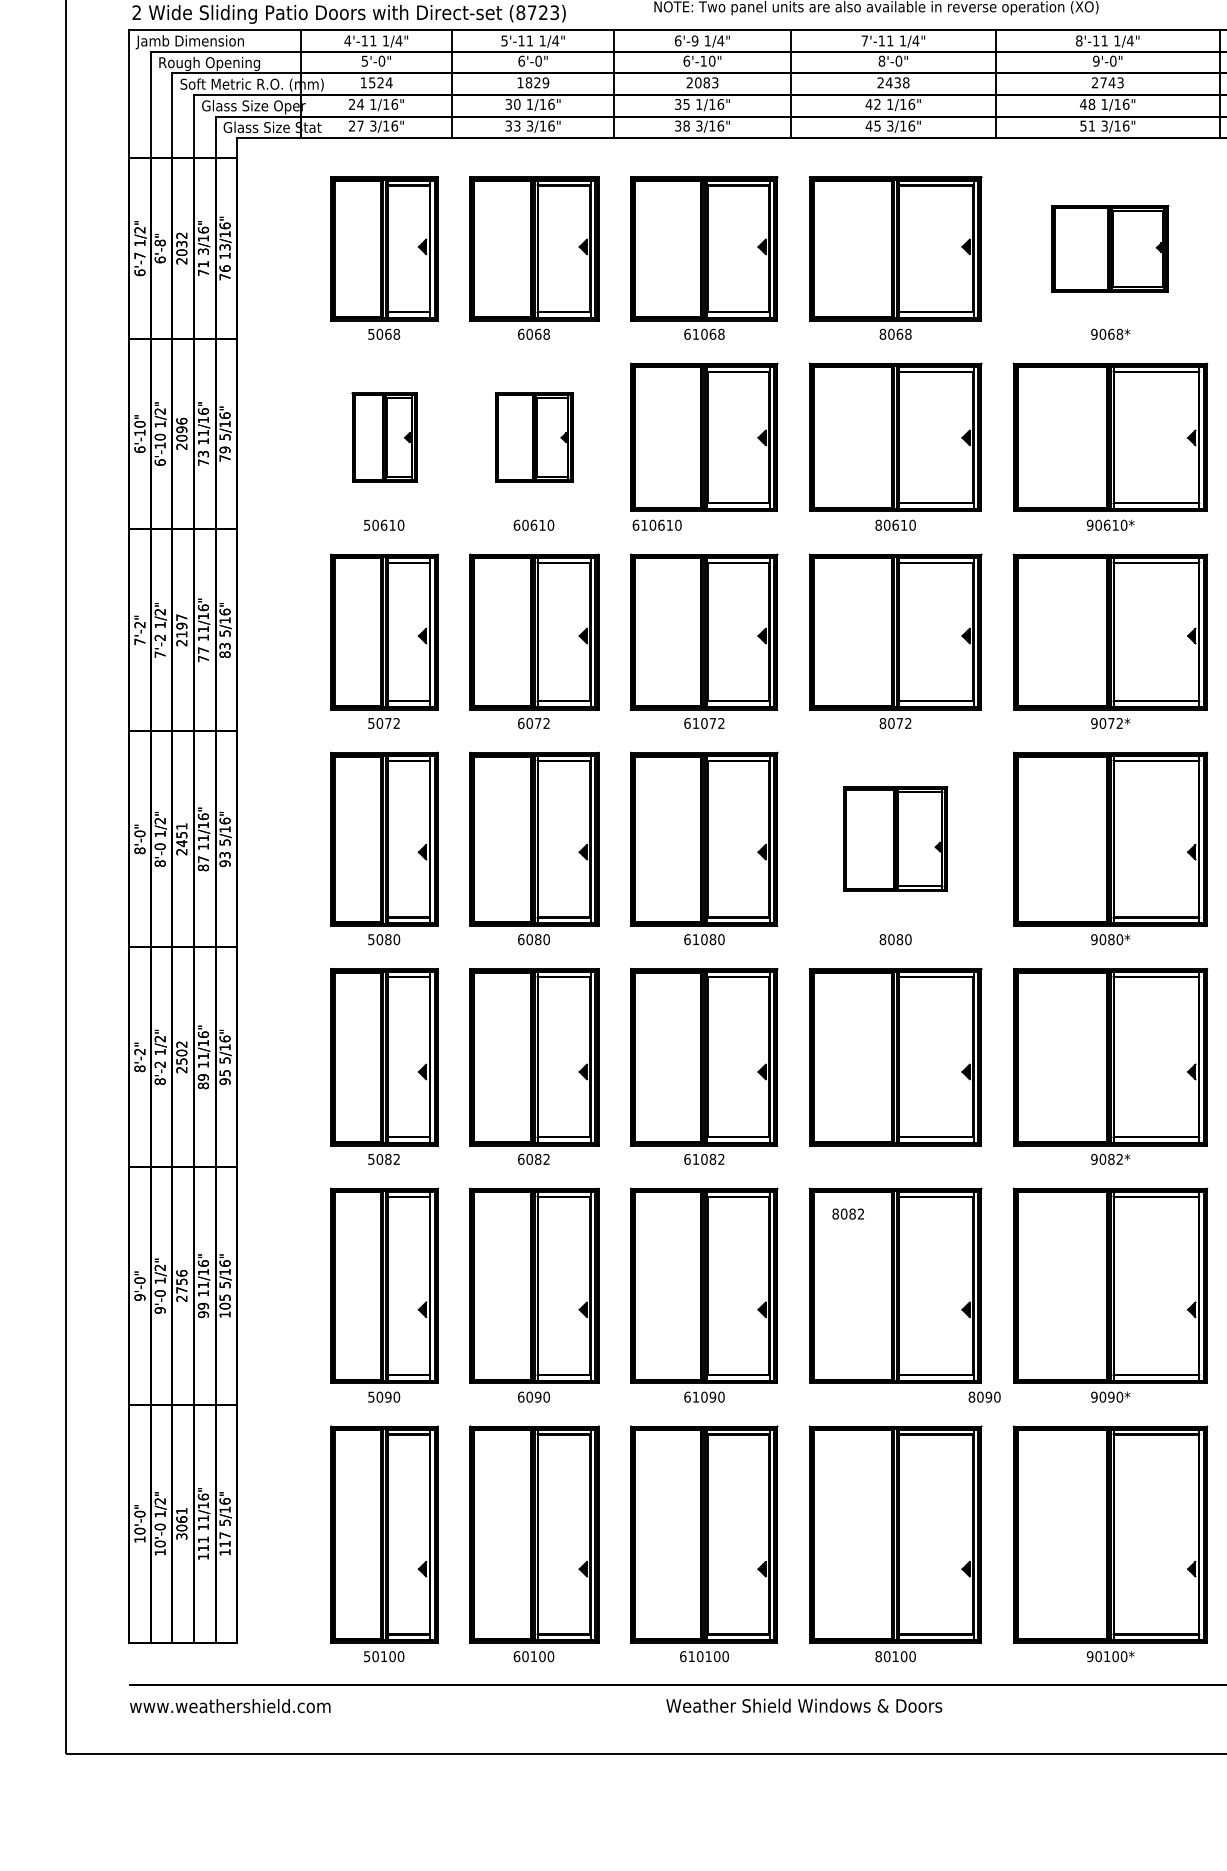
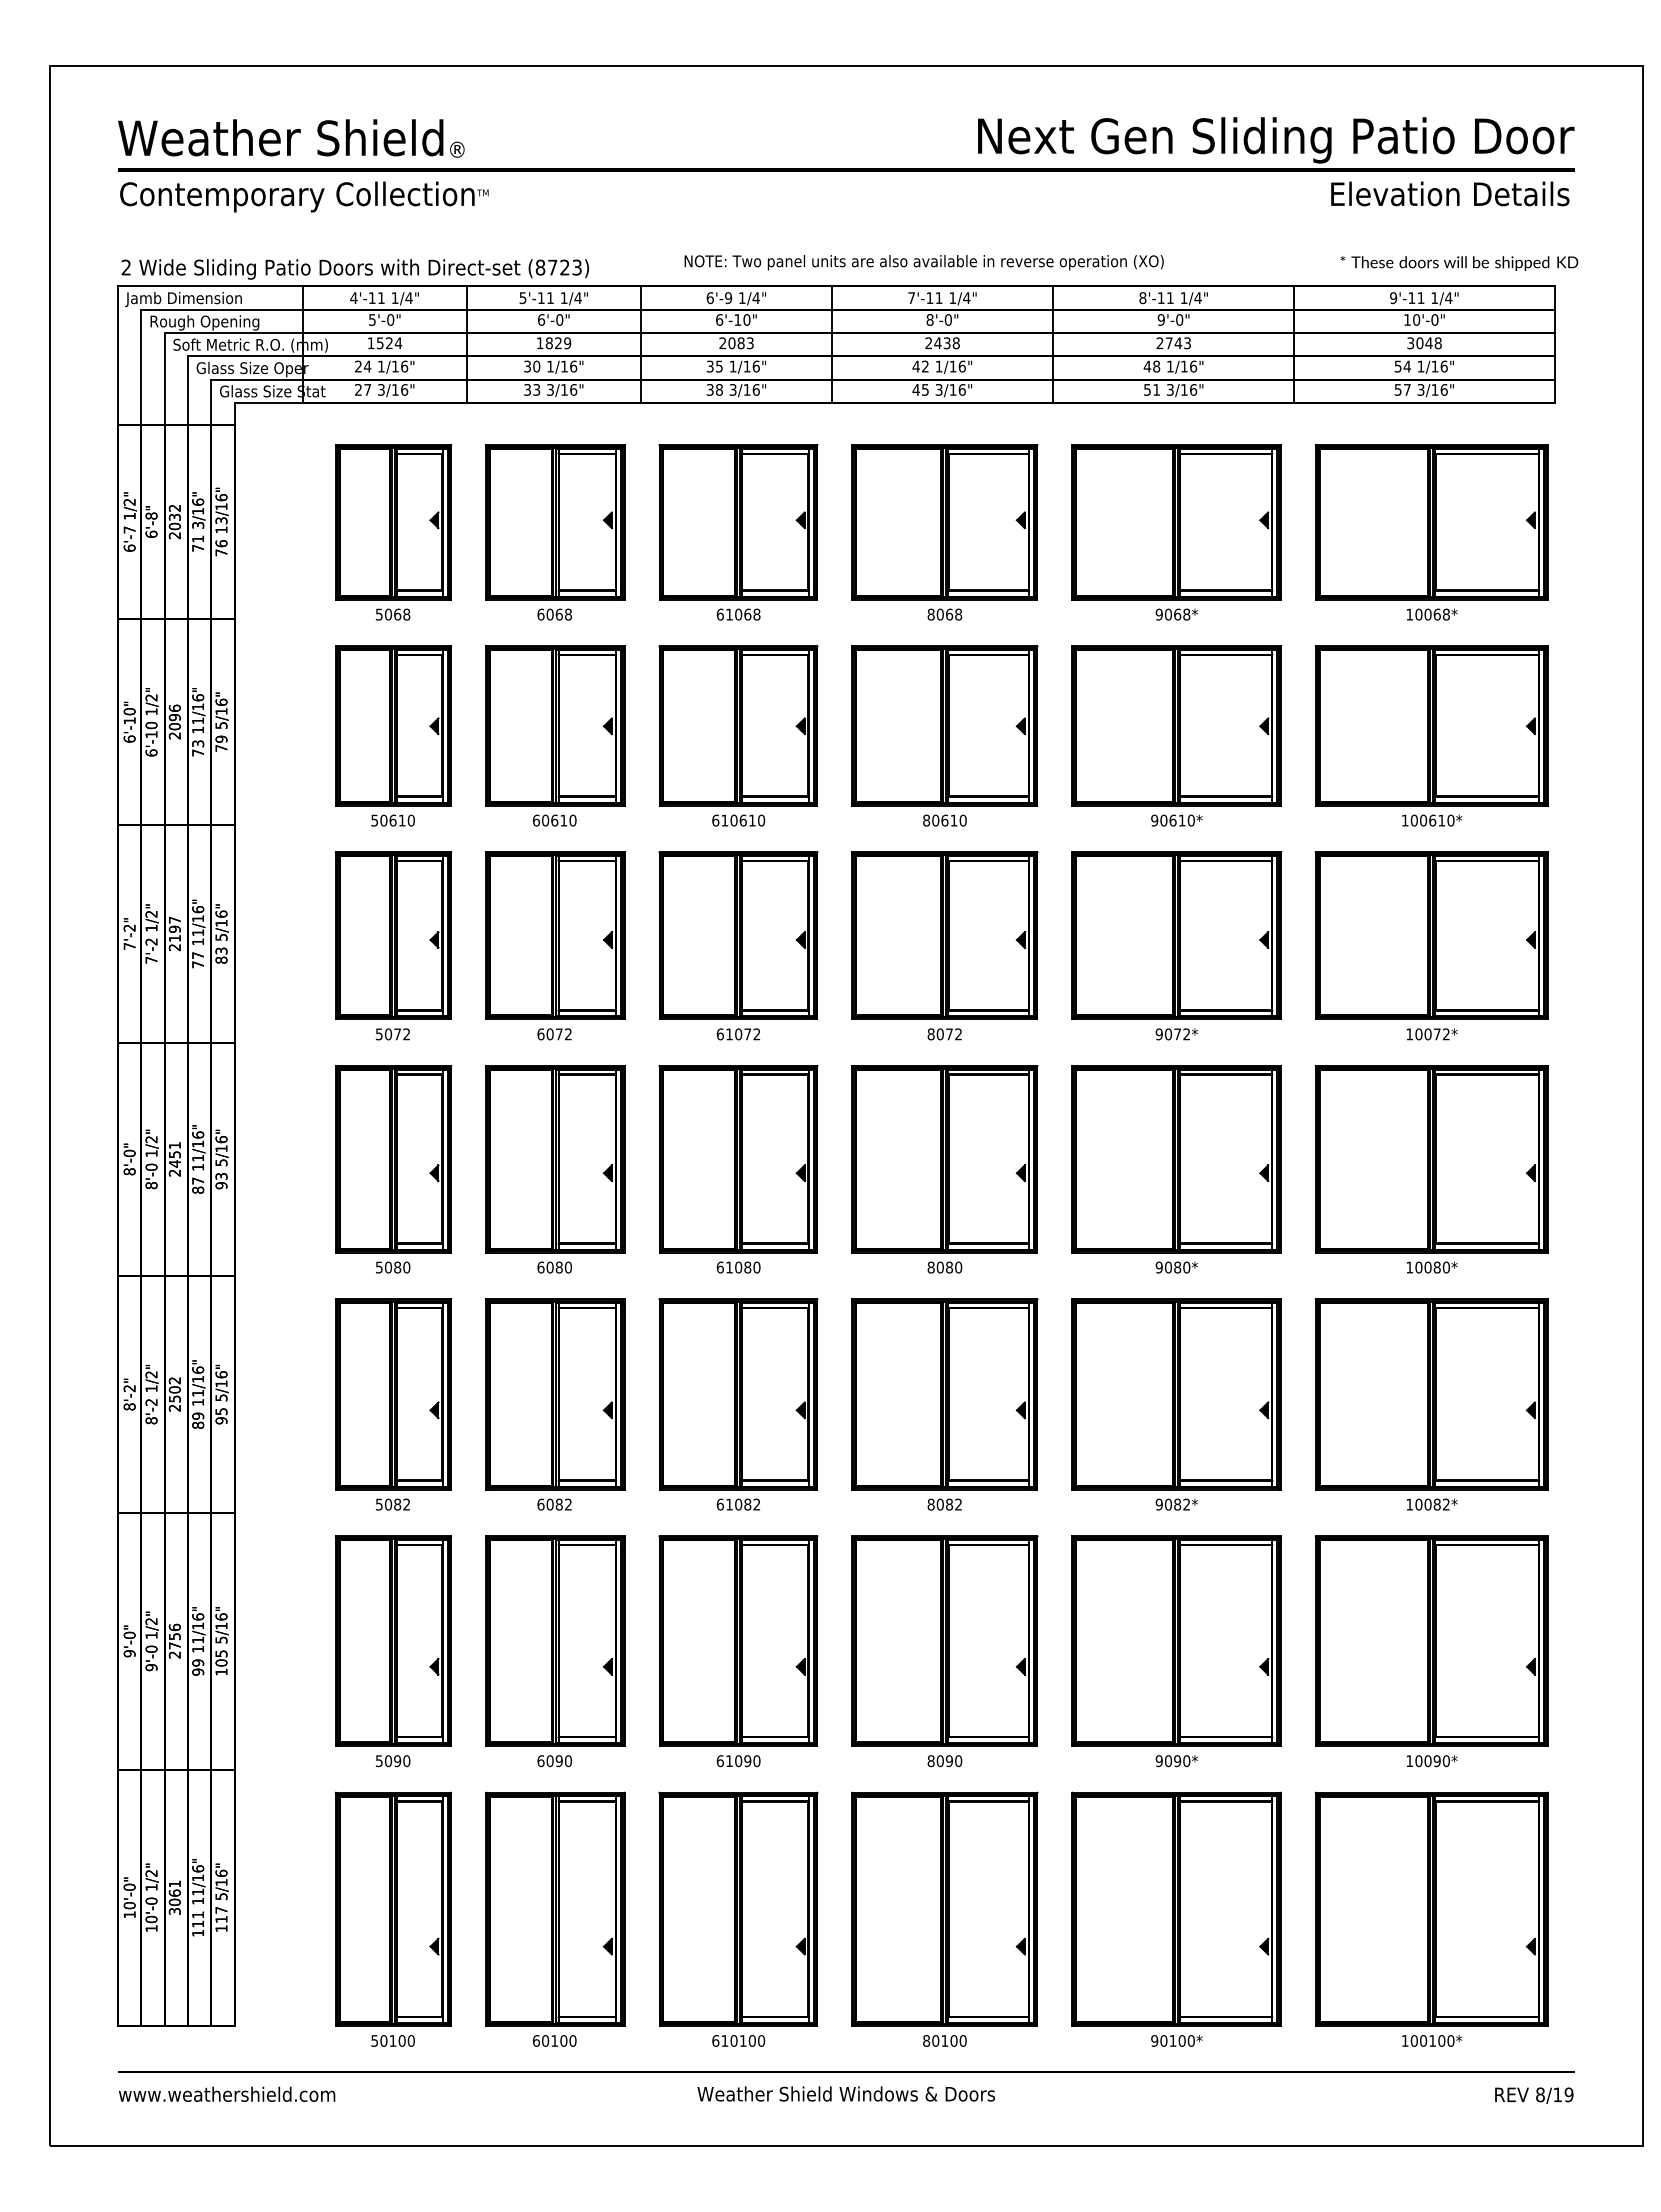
part: (1110, 248) -> (1176, 522), size x1.67
part: (384, 437) -> (393, 725), size x1.67
part: (534, 437) -> (555, 725), size x1.67
text: (657, 525) -> (738, 820), moved
part: (895, 839) -> (944, 1159), size x1.67
text: (848, 1213) -> (944, 1504), moved
text: (984, 1397) -> (944, 1761), moved

